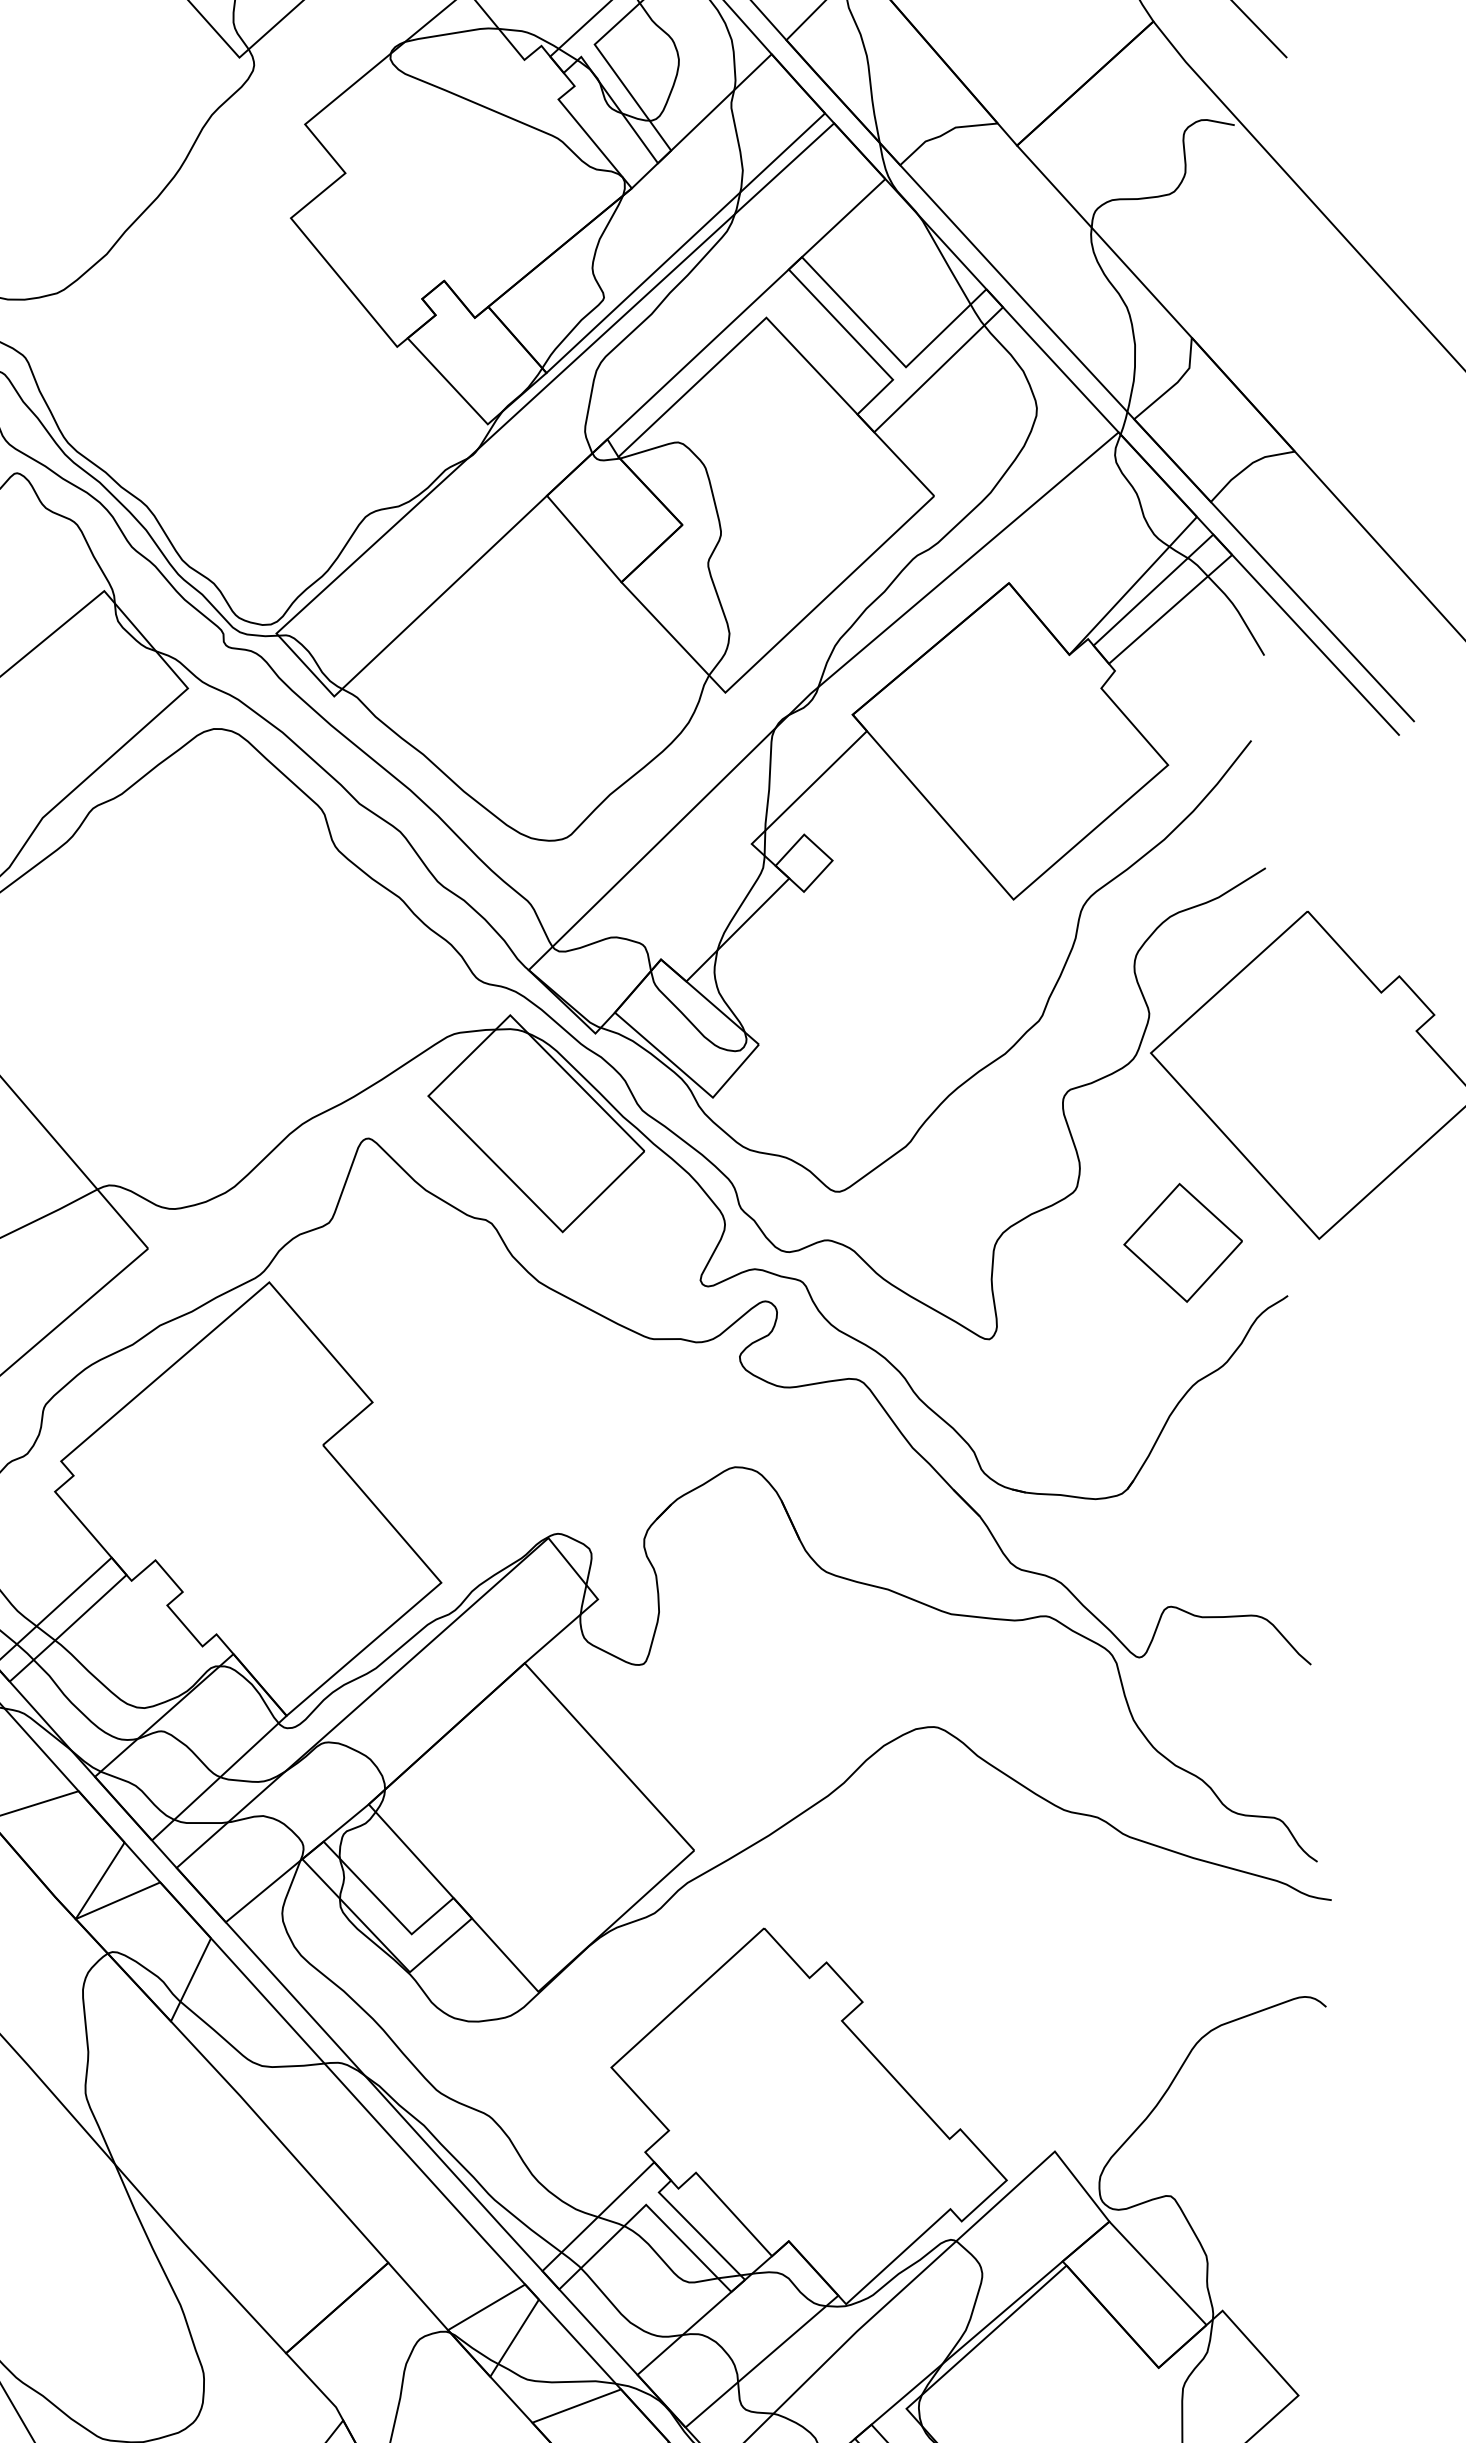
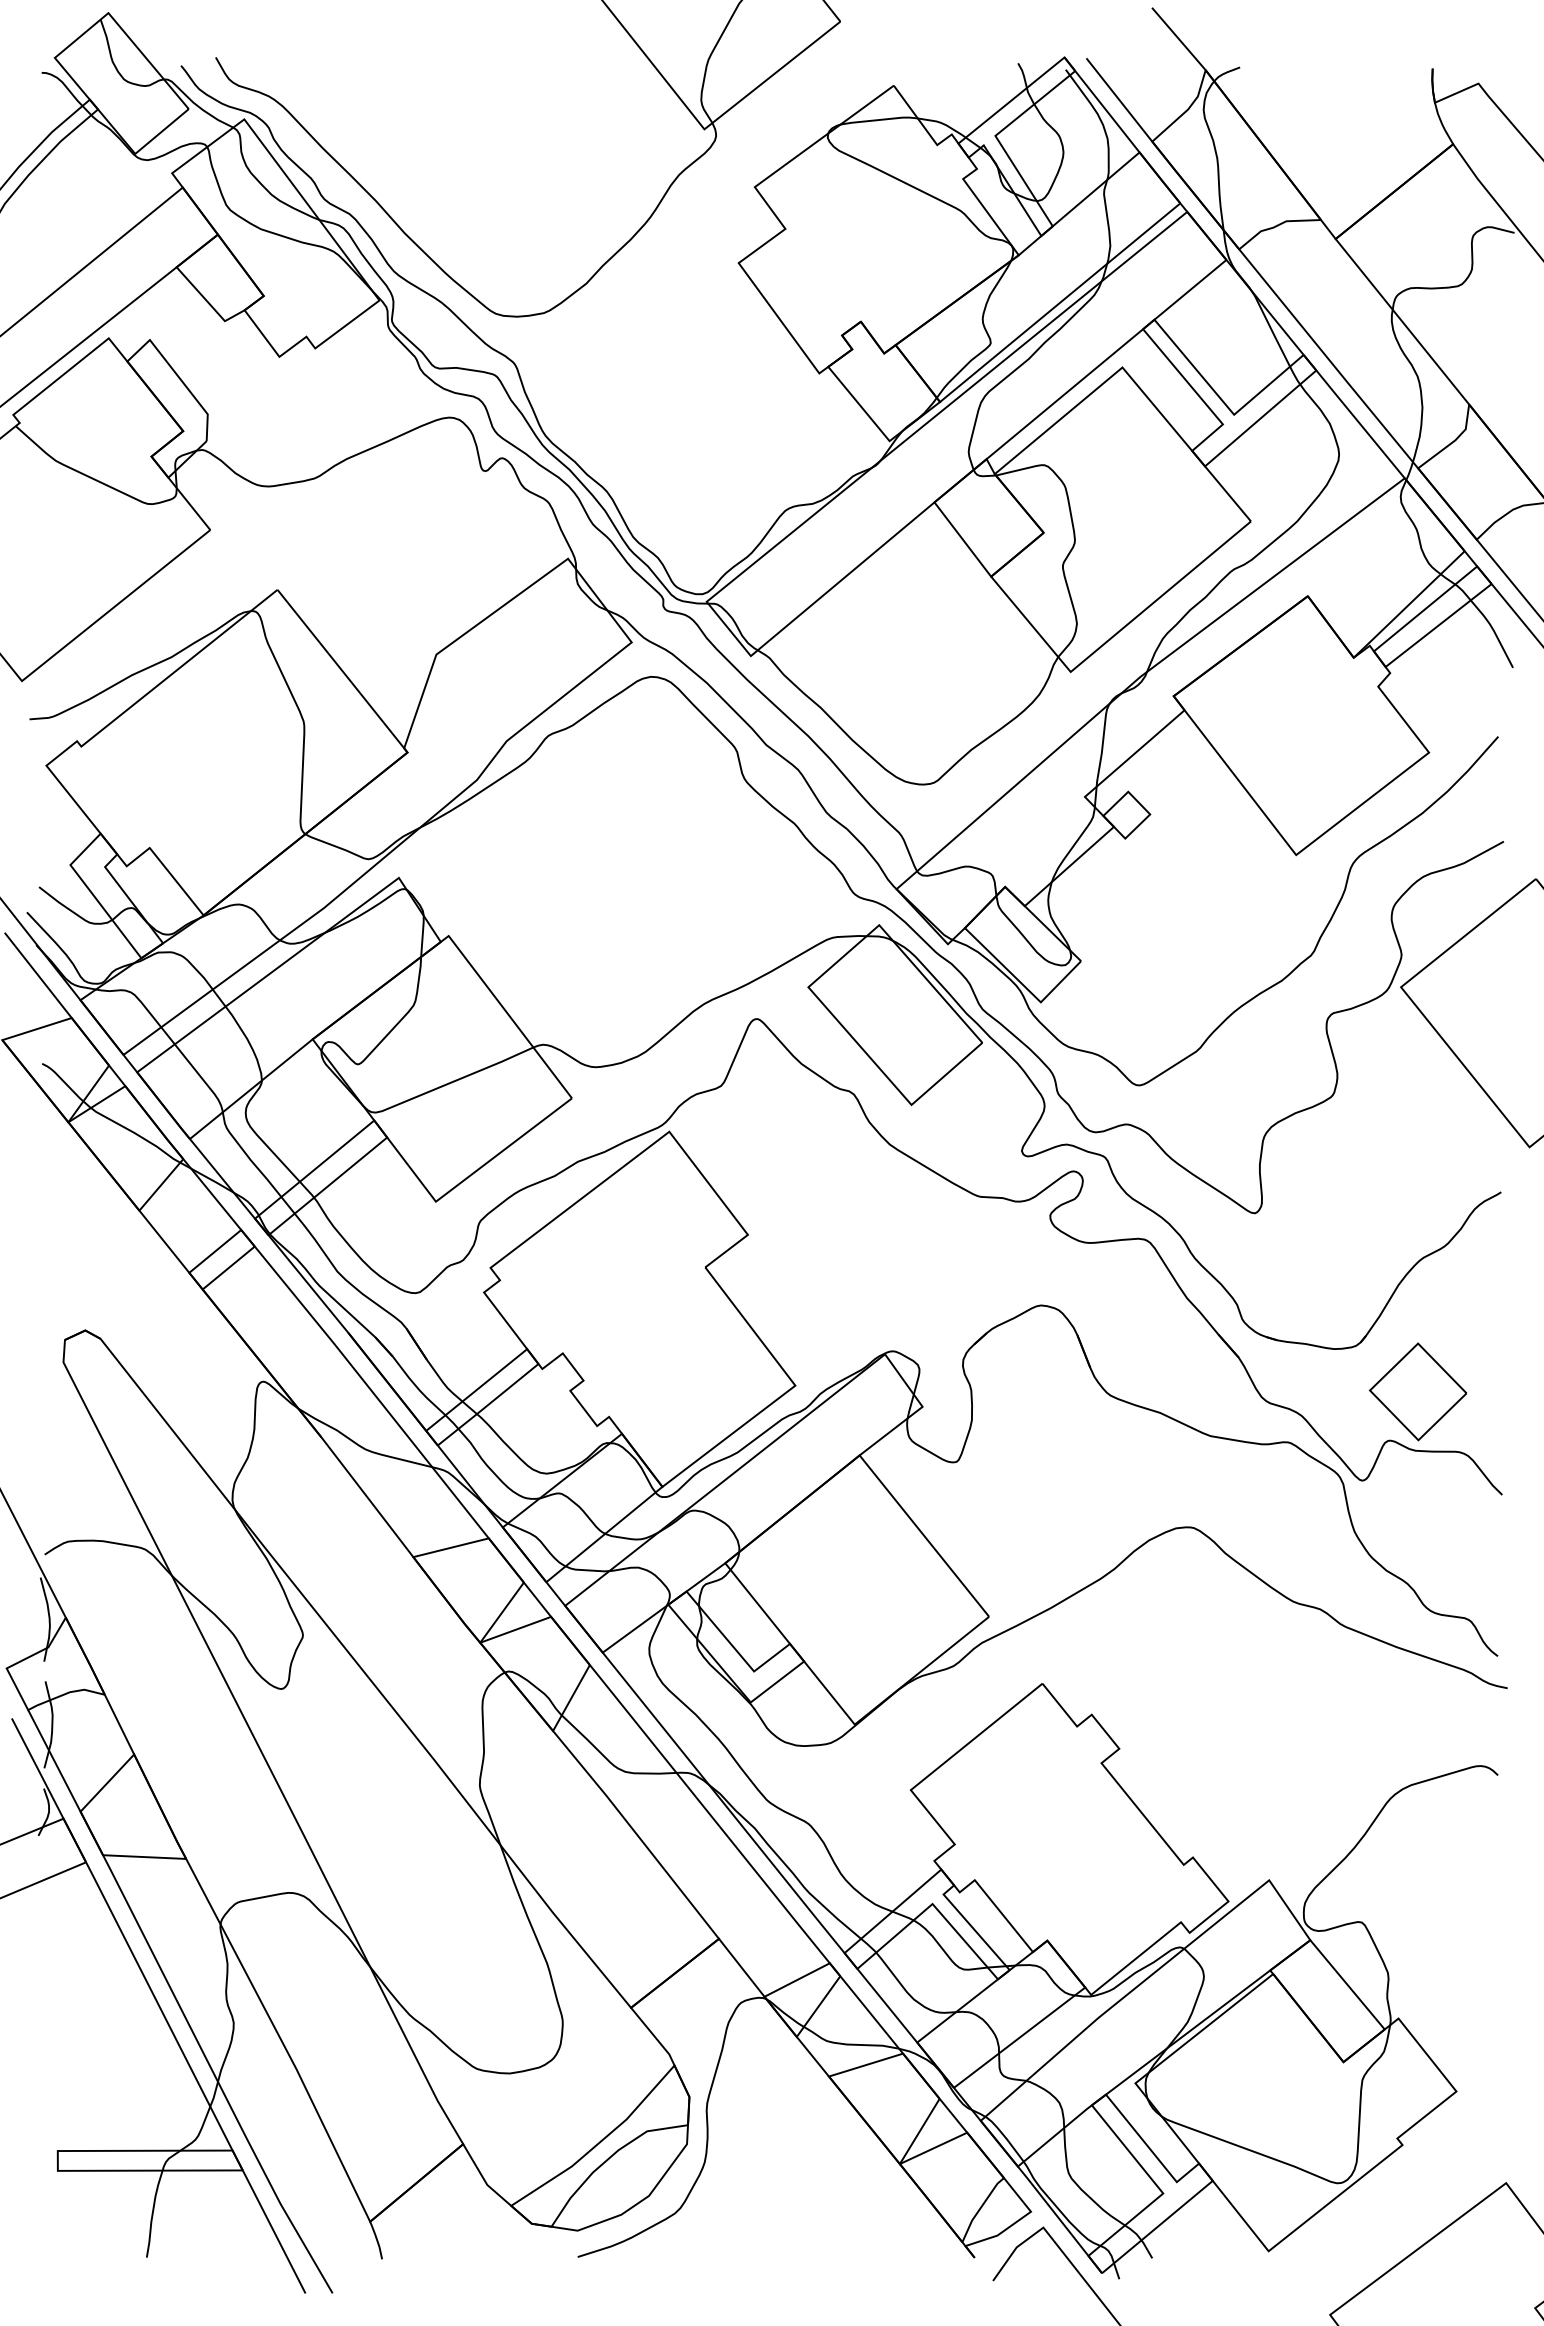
part: (1182, 1242) -> (1417, 1391), moved

